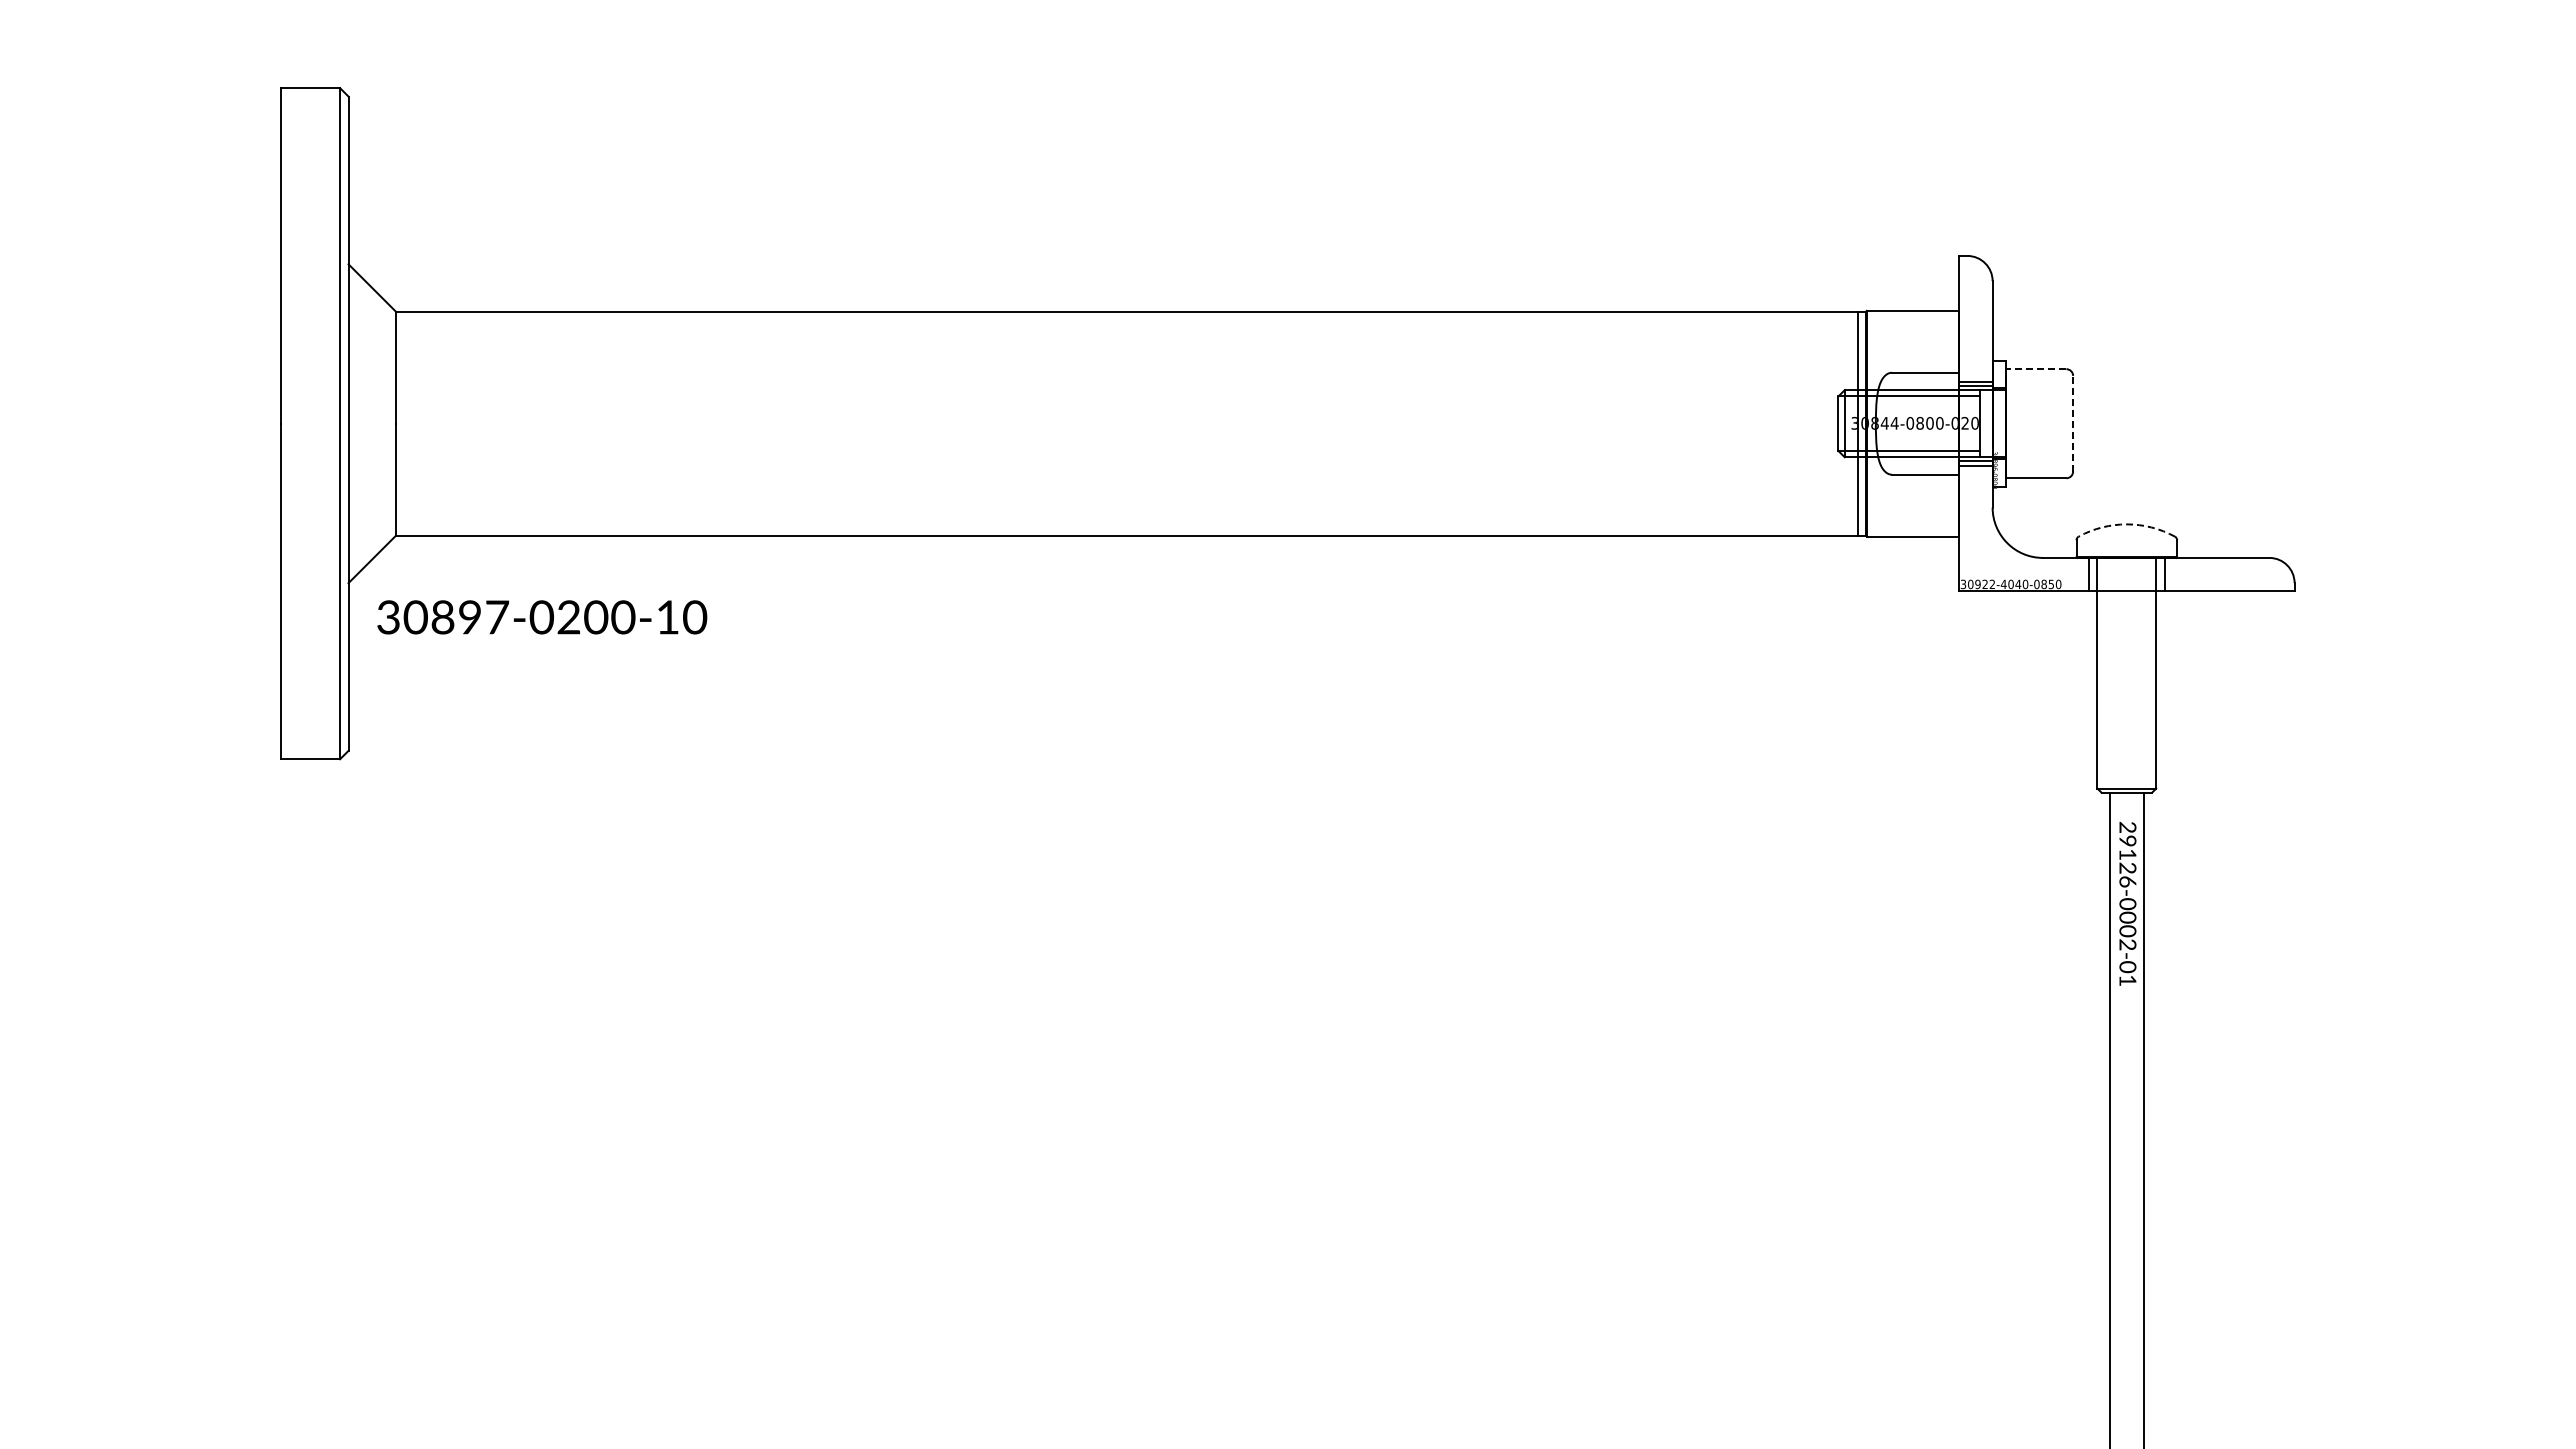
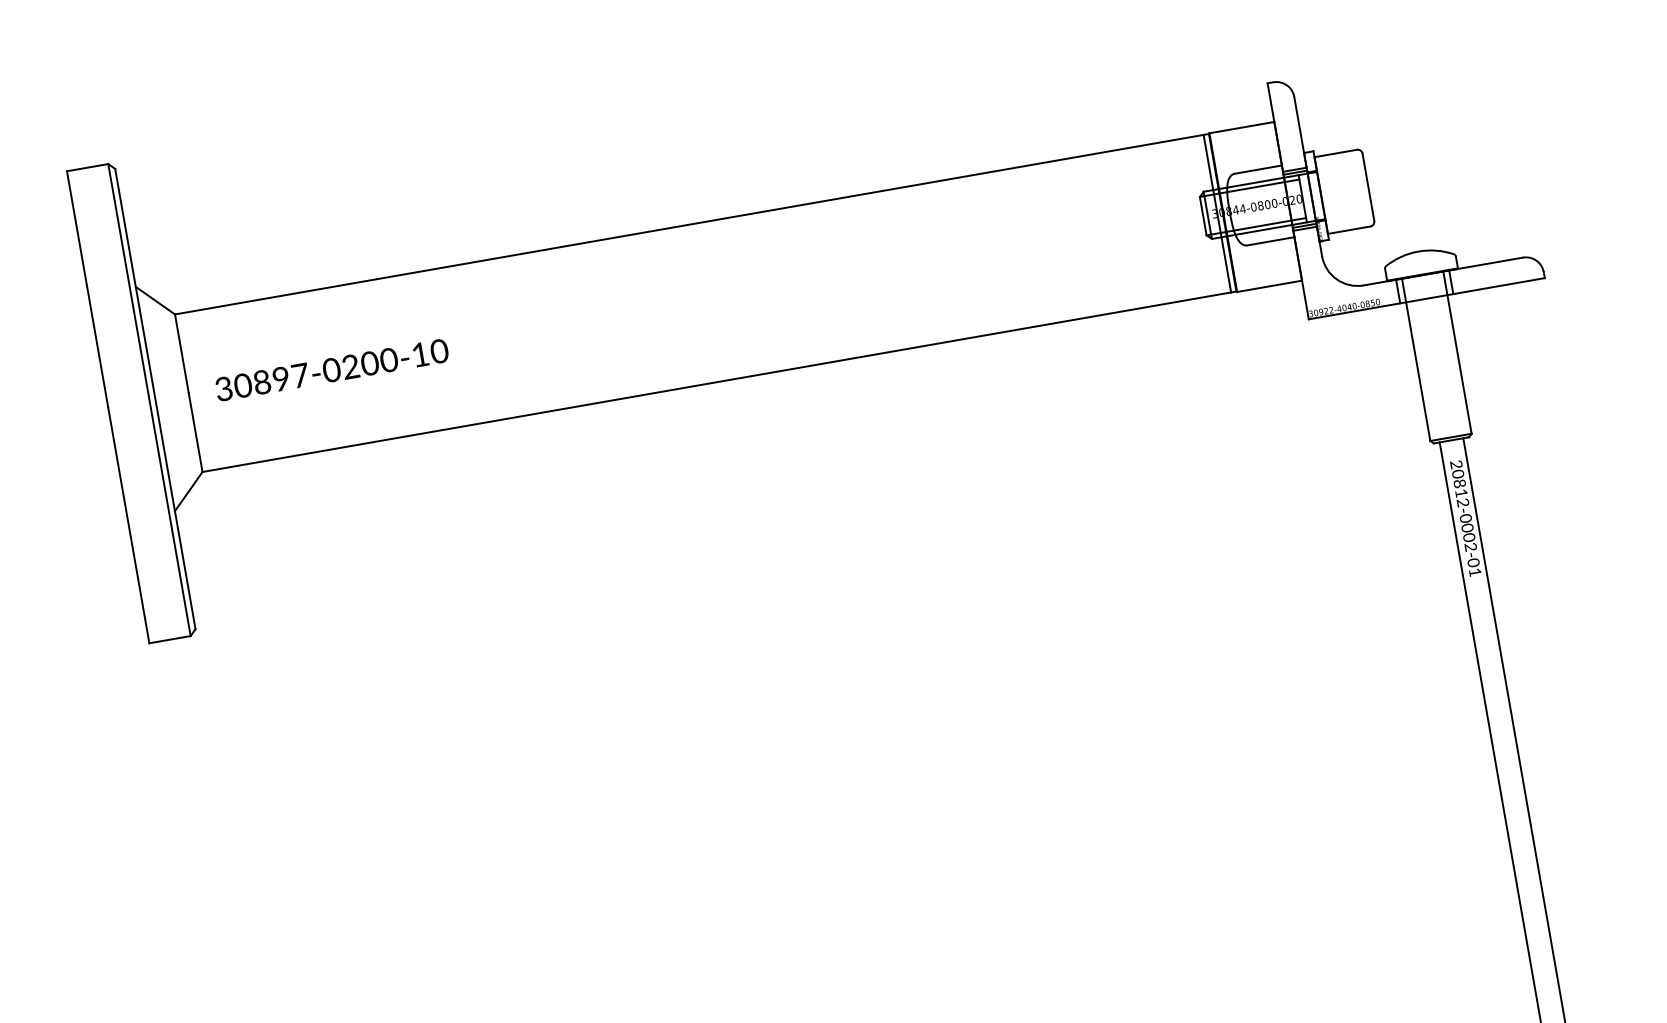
line: (2035, 369) -> (1335, 153), dashed -> solid
line: (2073, 423) -> (1368, 187), dashed -> solid
arc: (2126, 524) -> (1418, 251), dashed -> solid
text: (542, 617) -> (332, 370), moved
text: (2127, 861) -> (1460, 488), 29126-0002-01 -> 20812-0002-01

